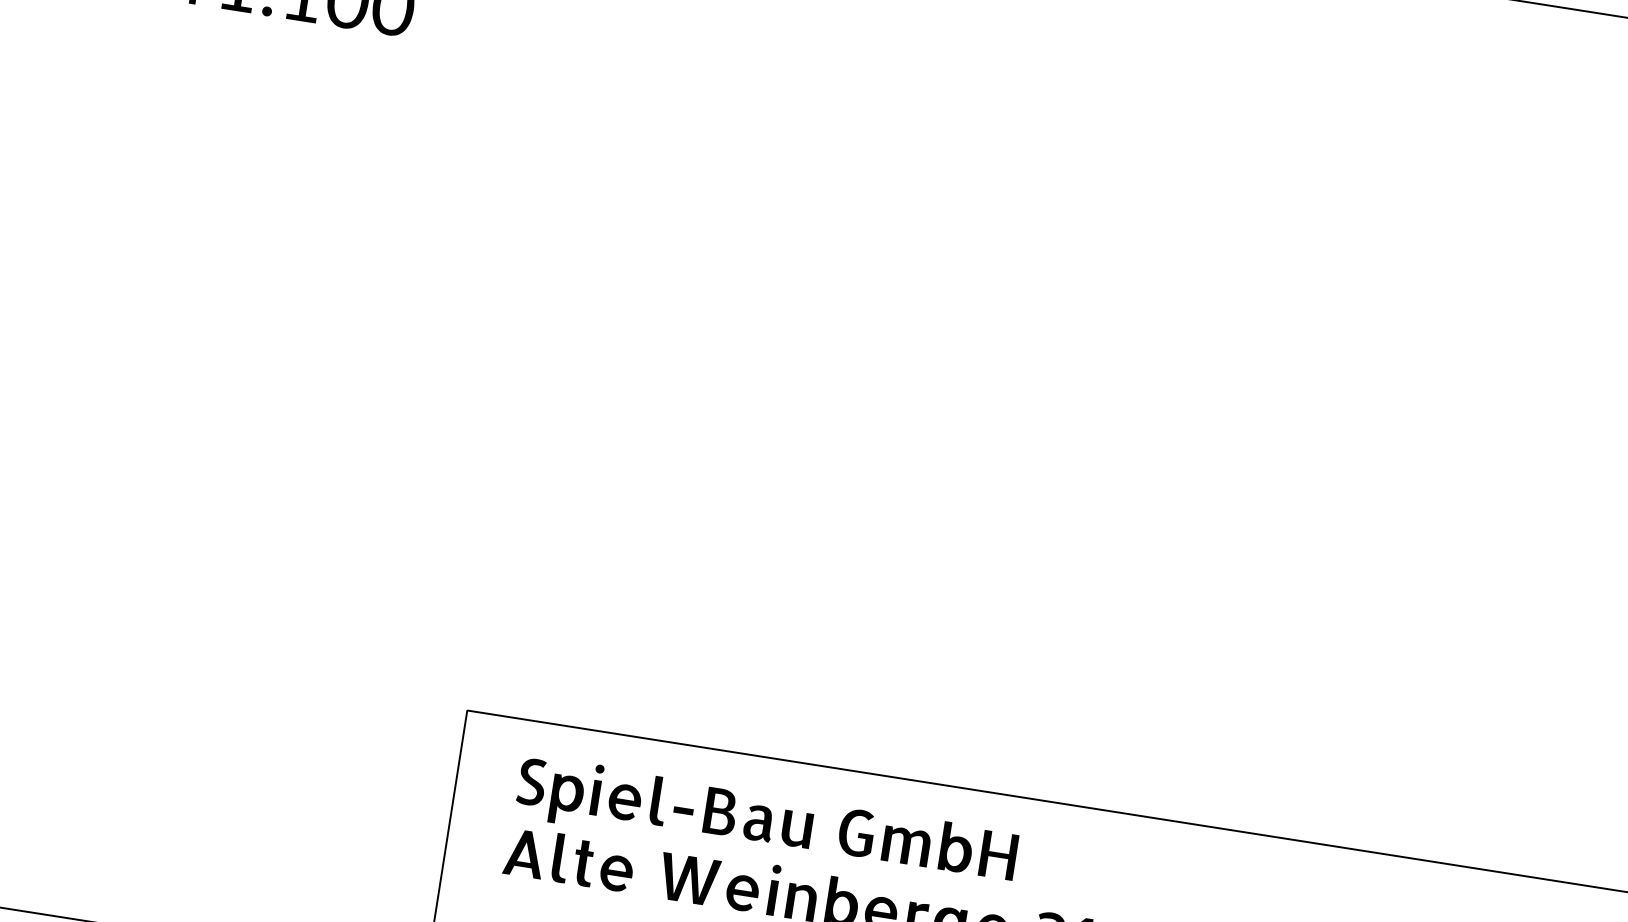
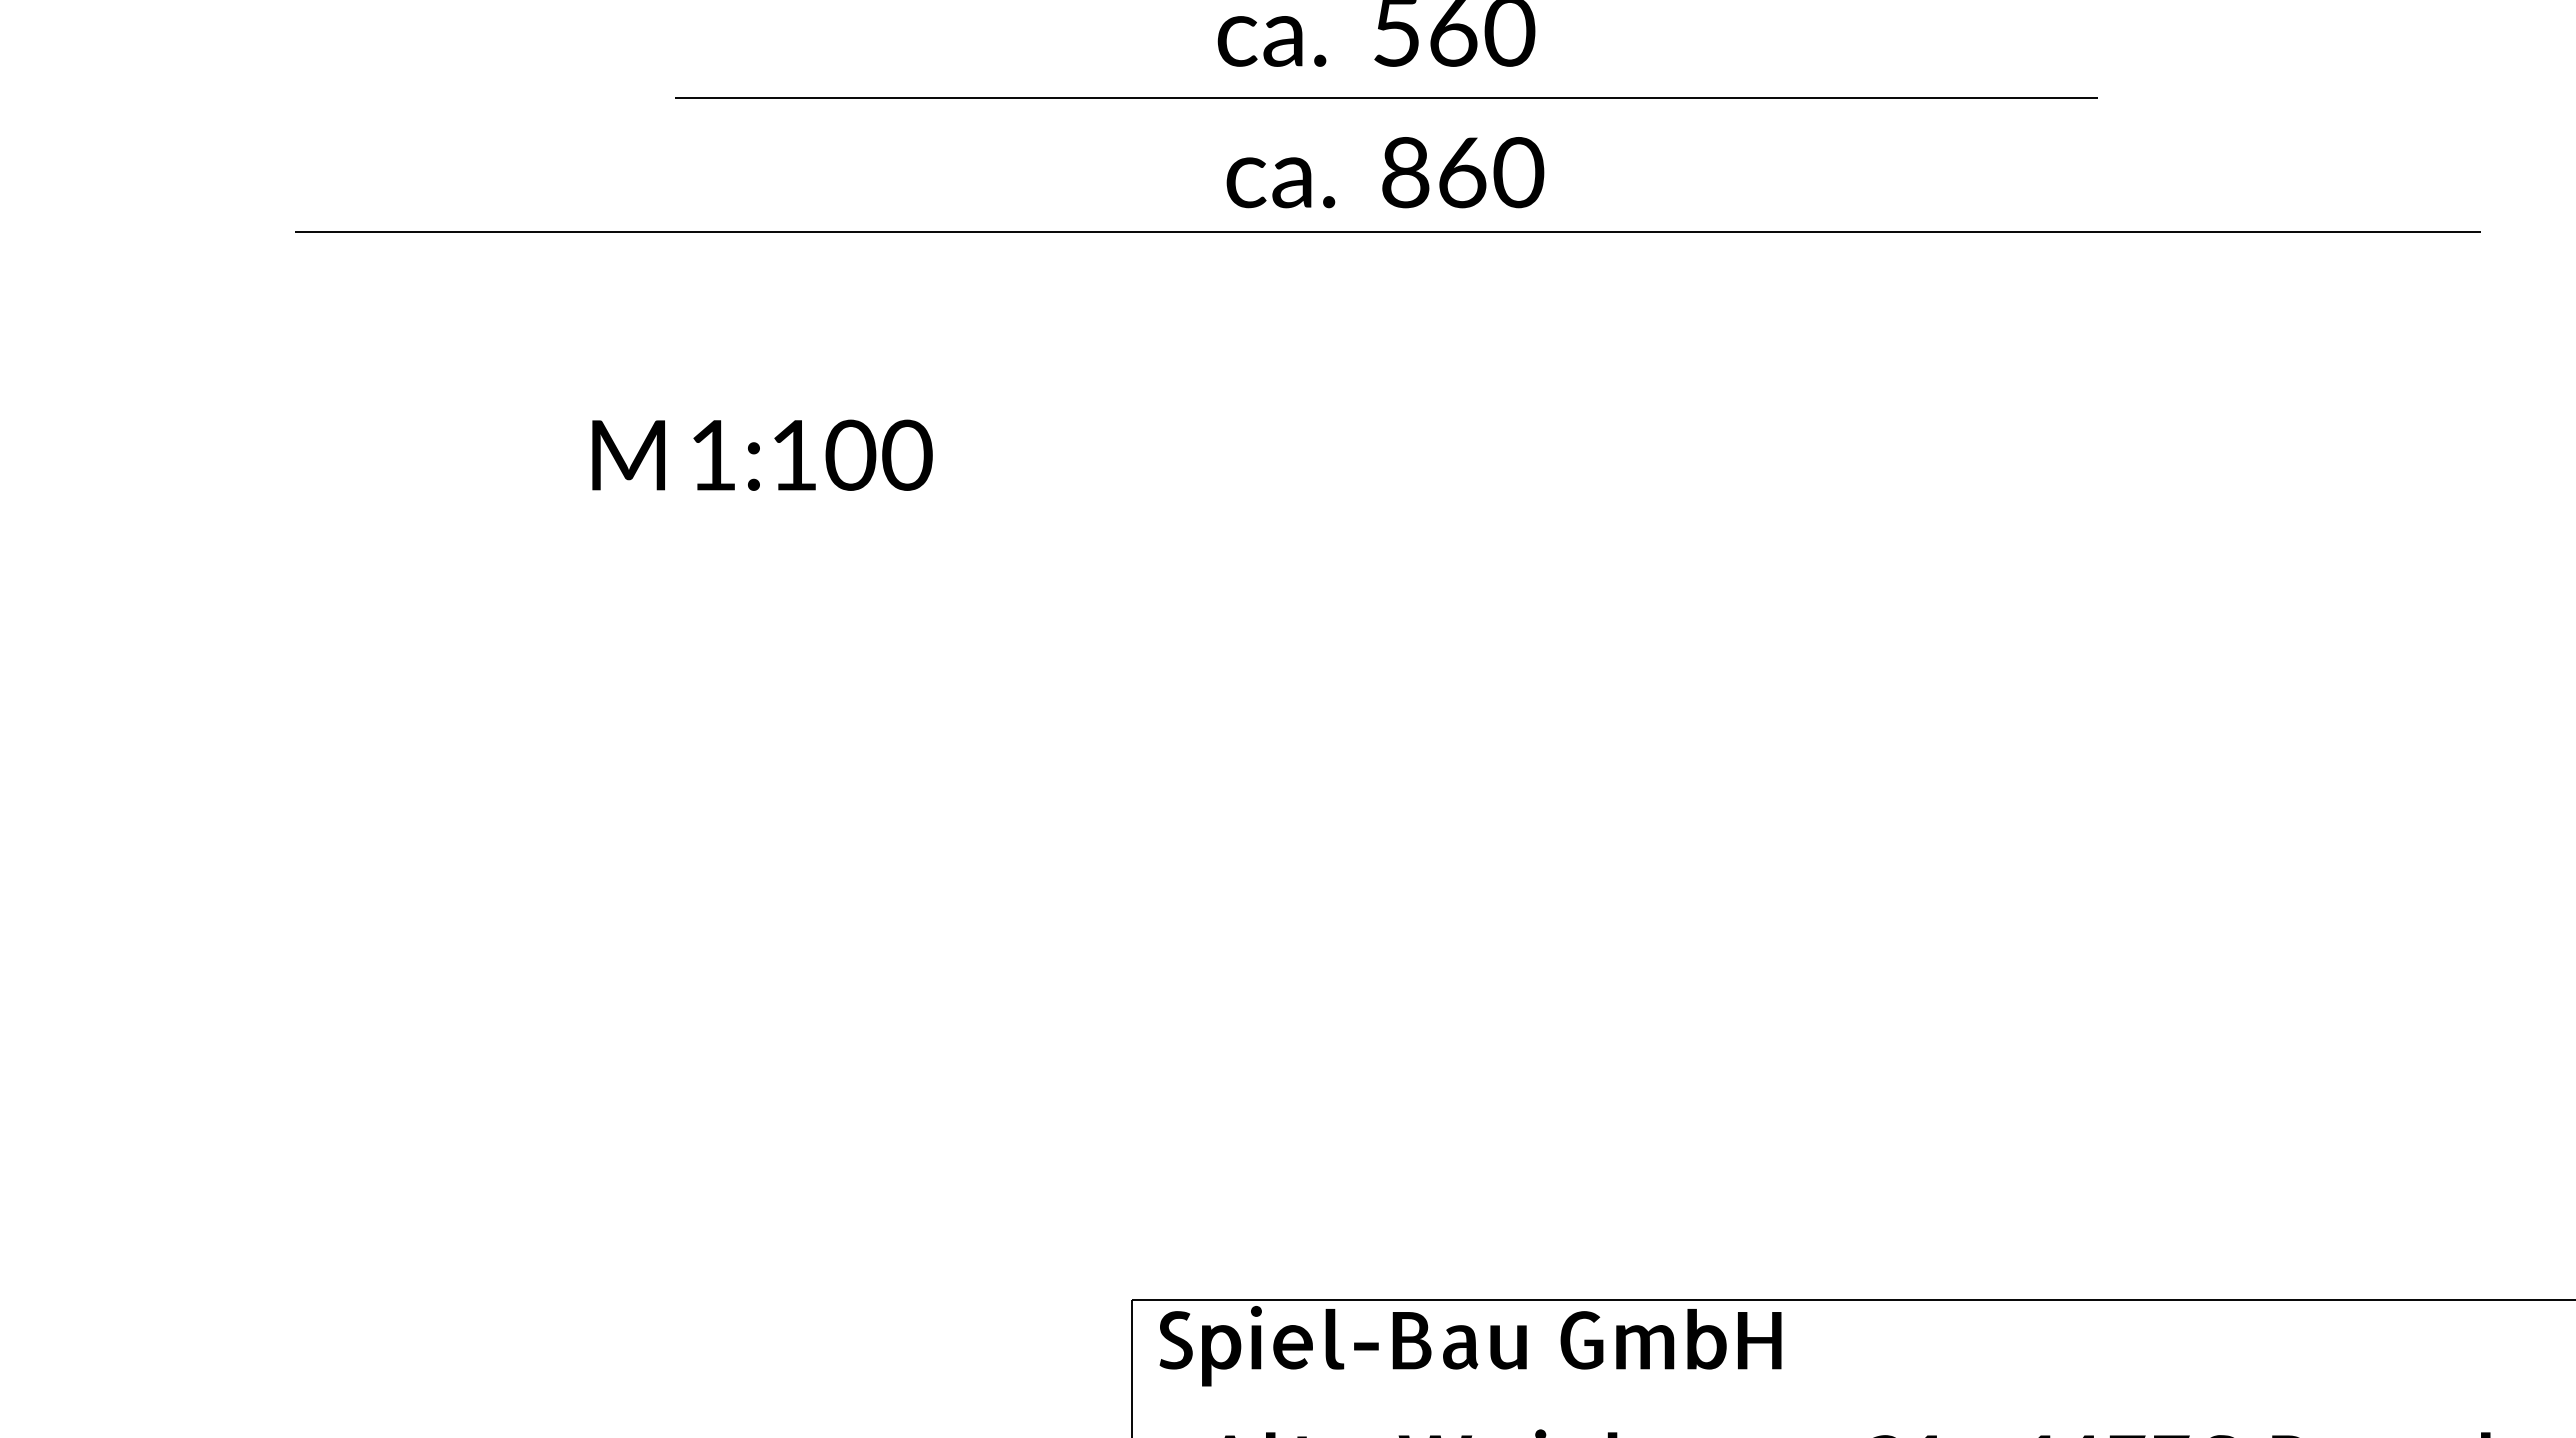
text: (766, 823) -> (1470, 1346), moved

